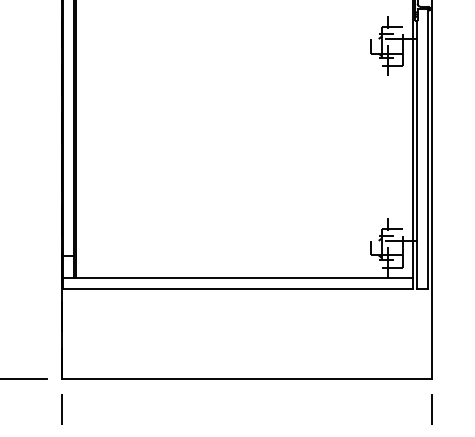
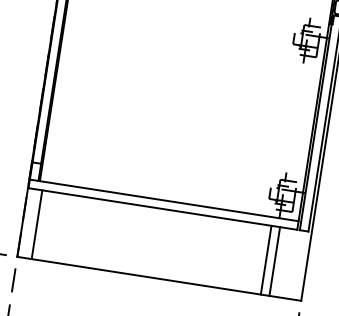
line: (80, 333) -> (37, 224), added
line: (379, 333) -> (266, 259), added
line: (390, 333) -> (274, 261), added

